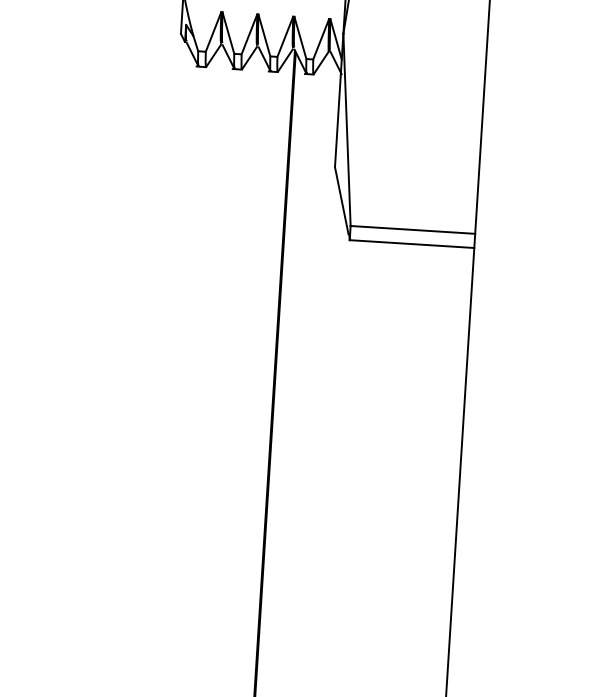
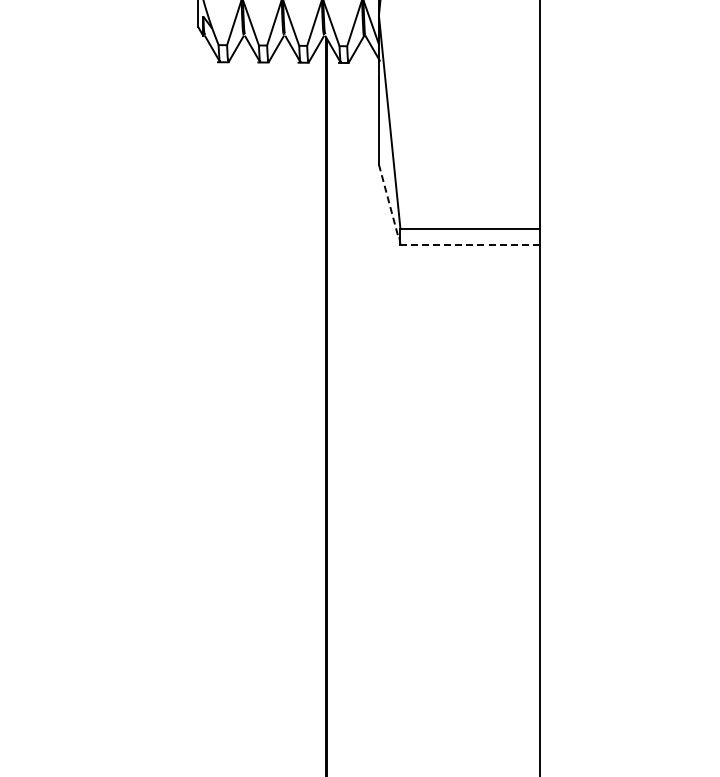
line: (341, 200) -> (388, 201), solid -> dashed
line: (412, 243) -> (470, 244), solid -> dashed

